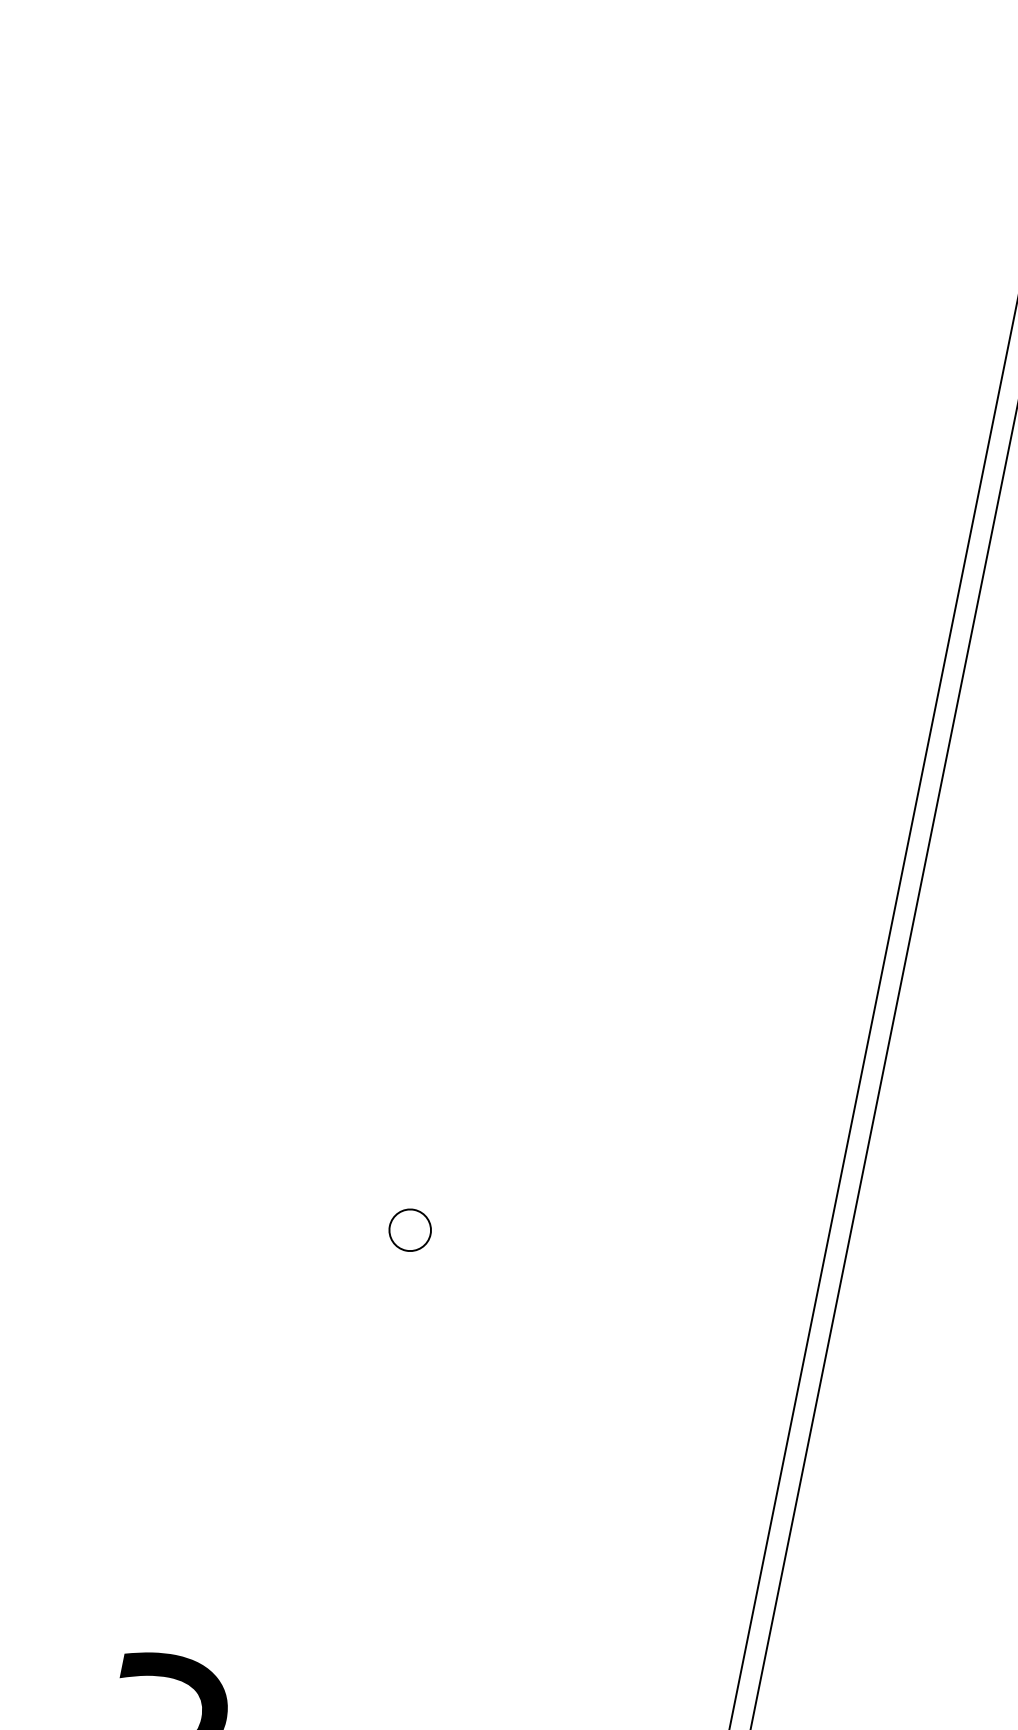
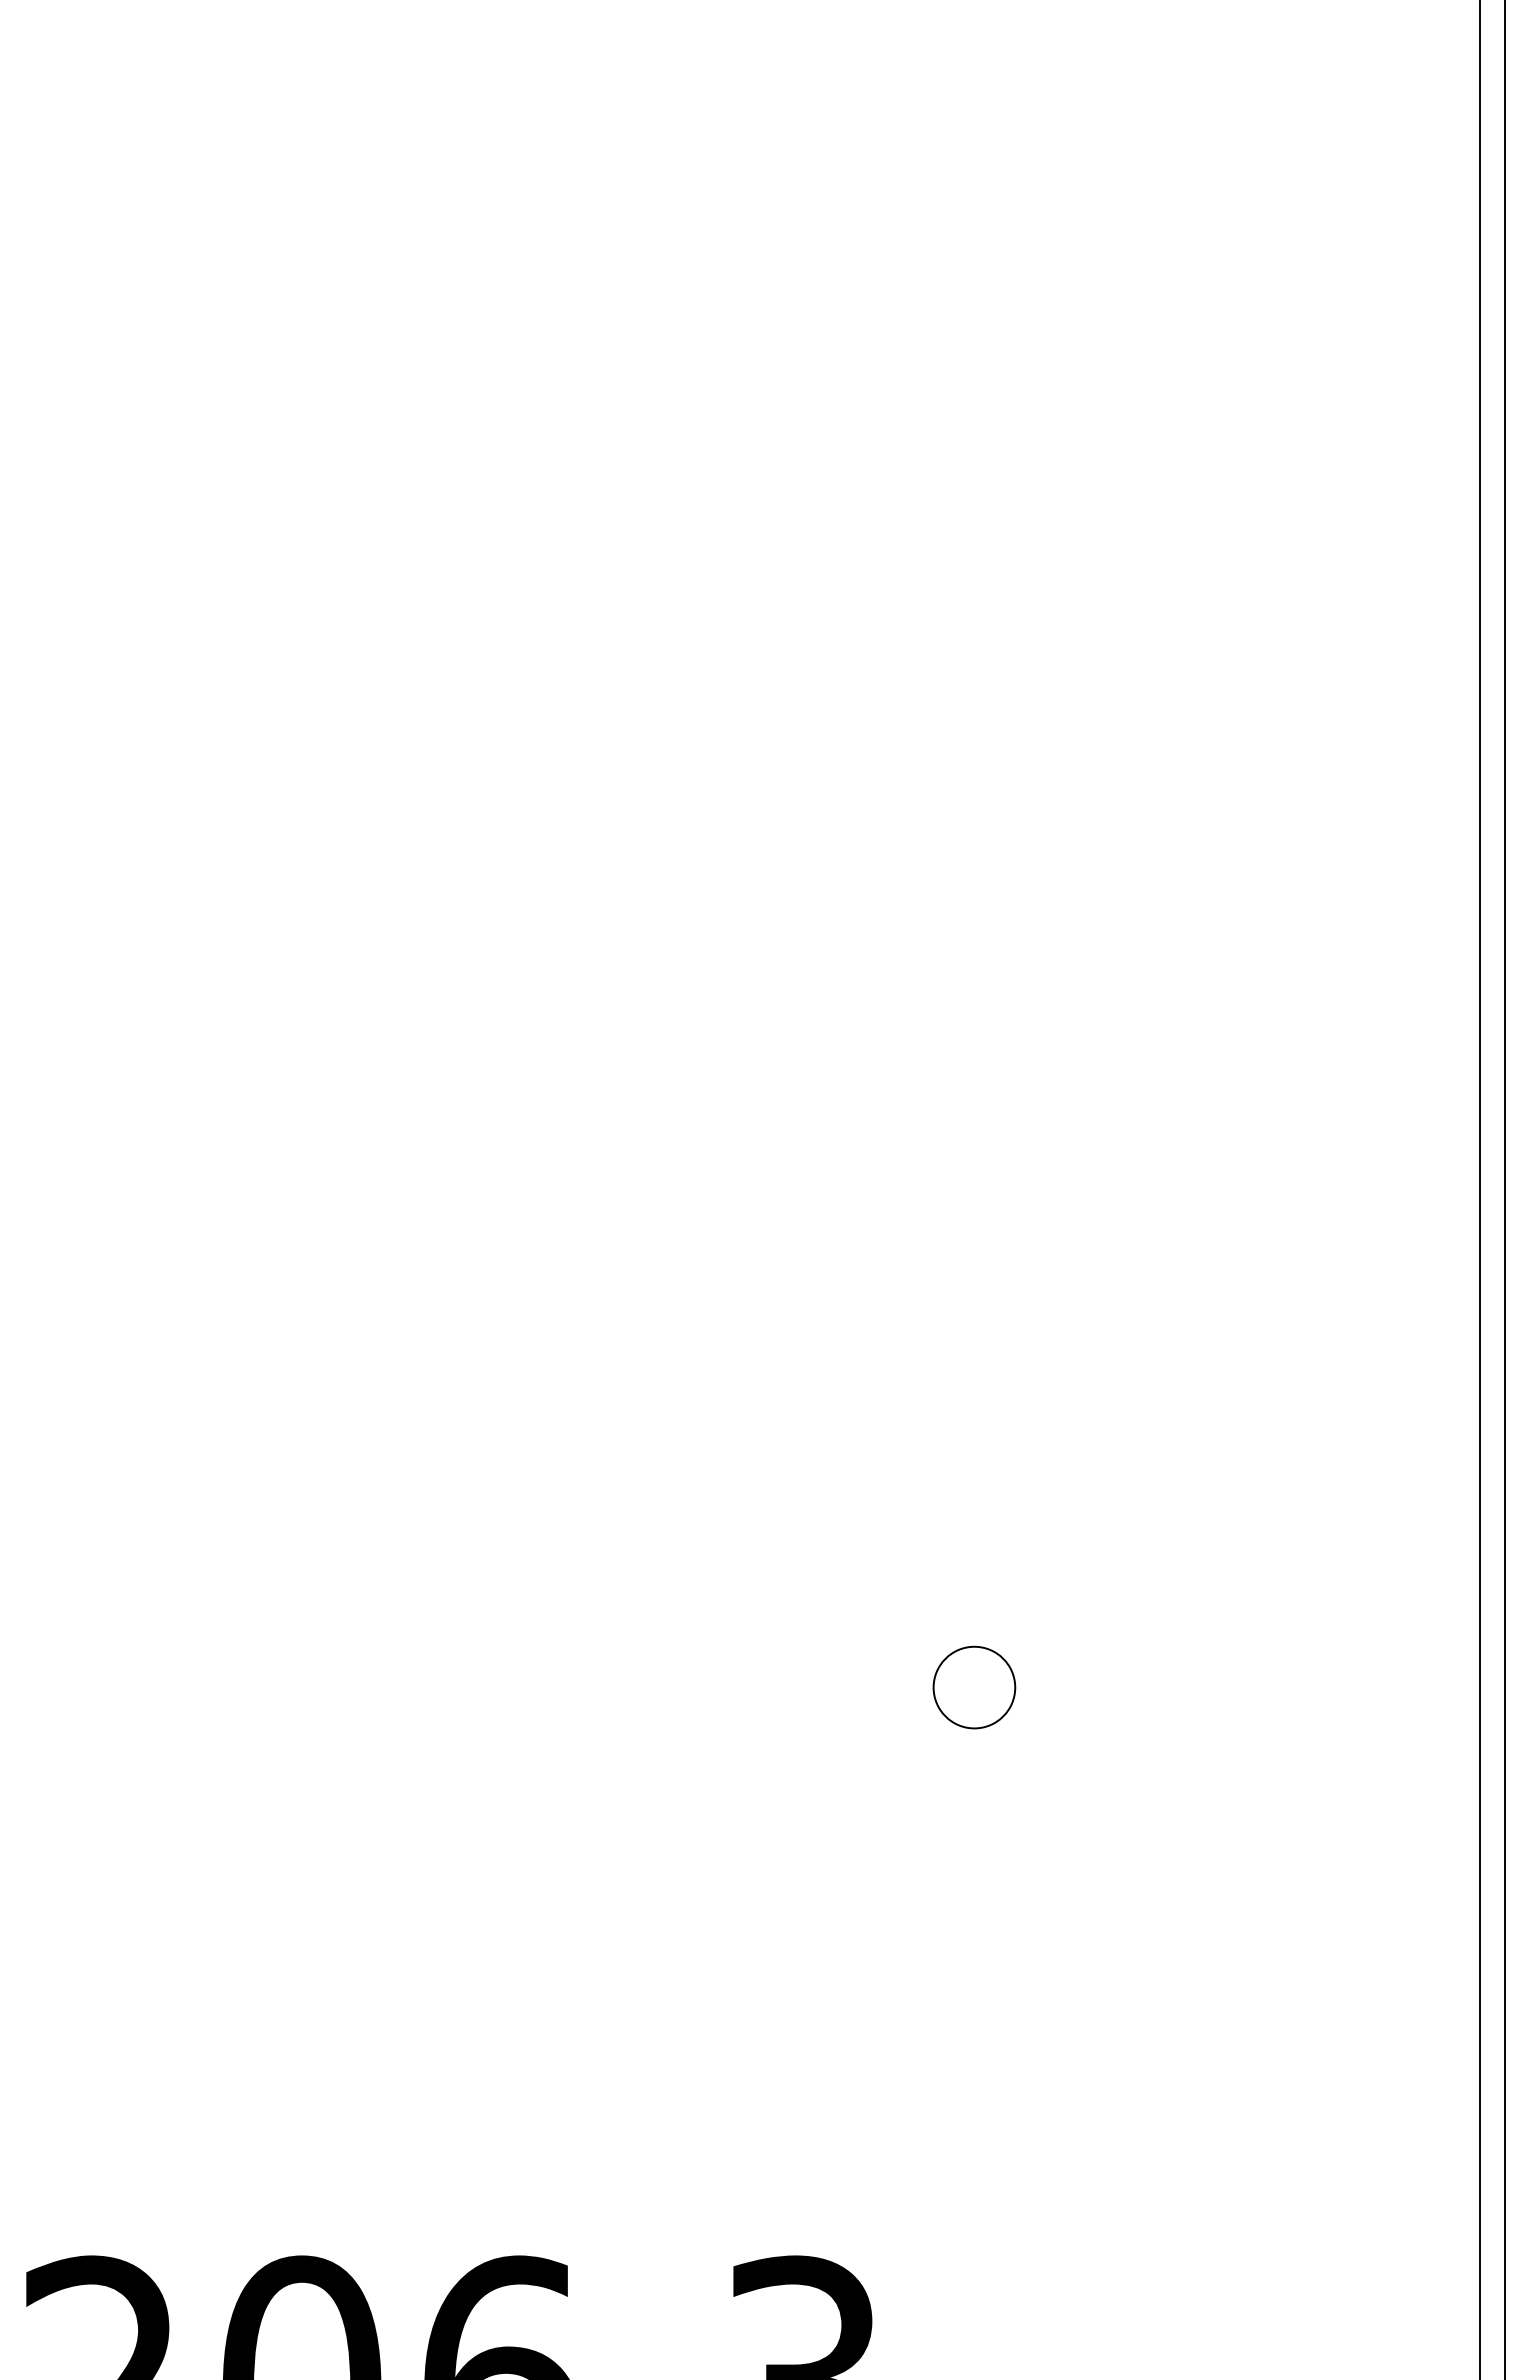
circle: (410, 1230) -> (974, 1687), size x1.6

